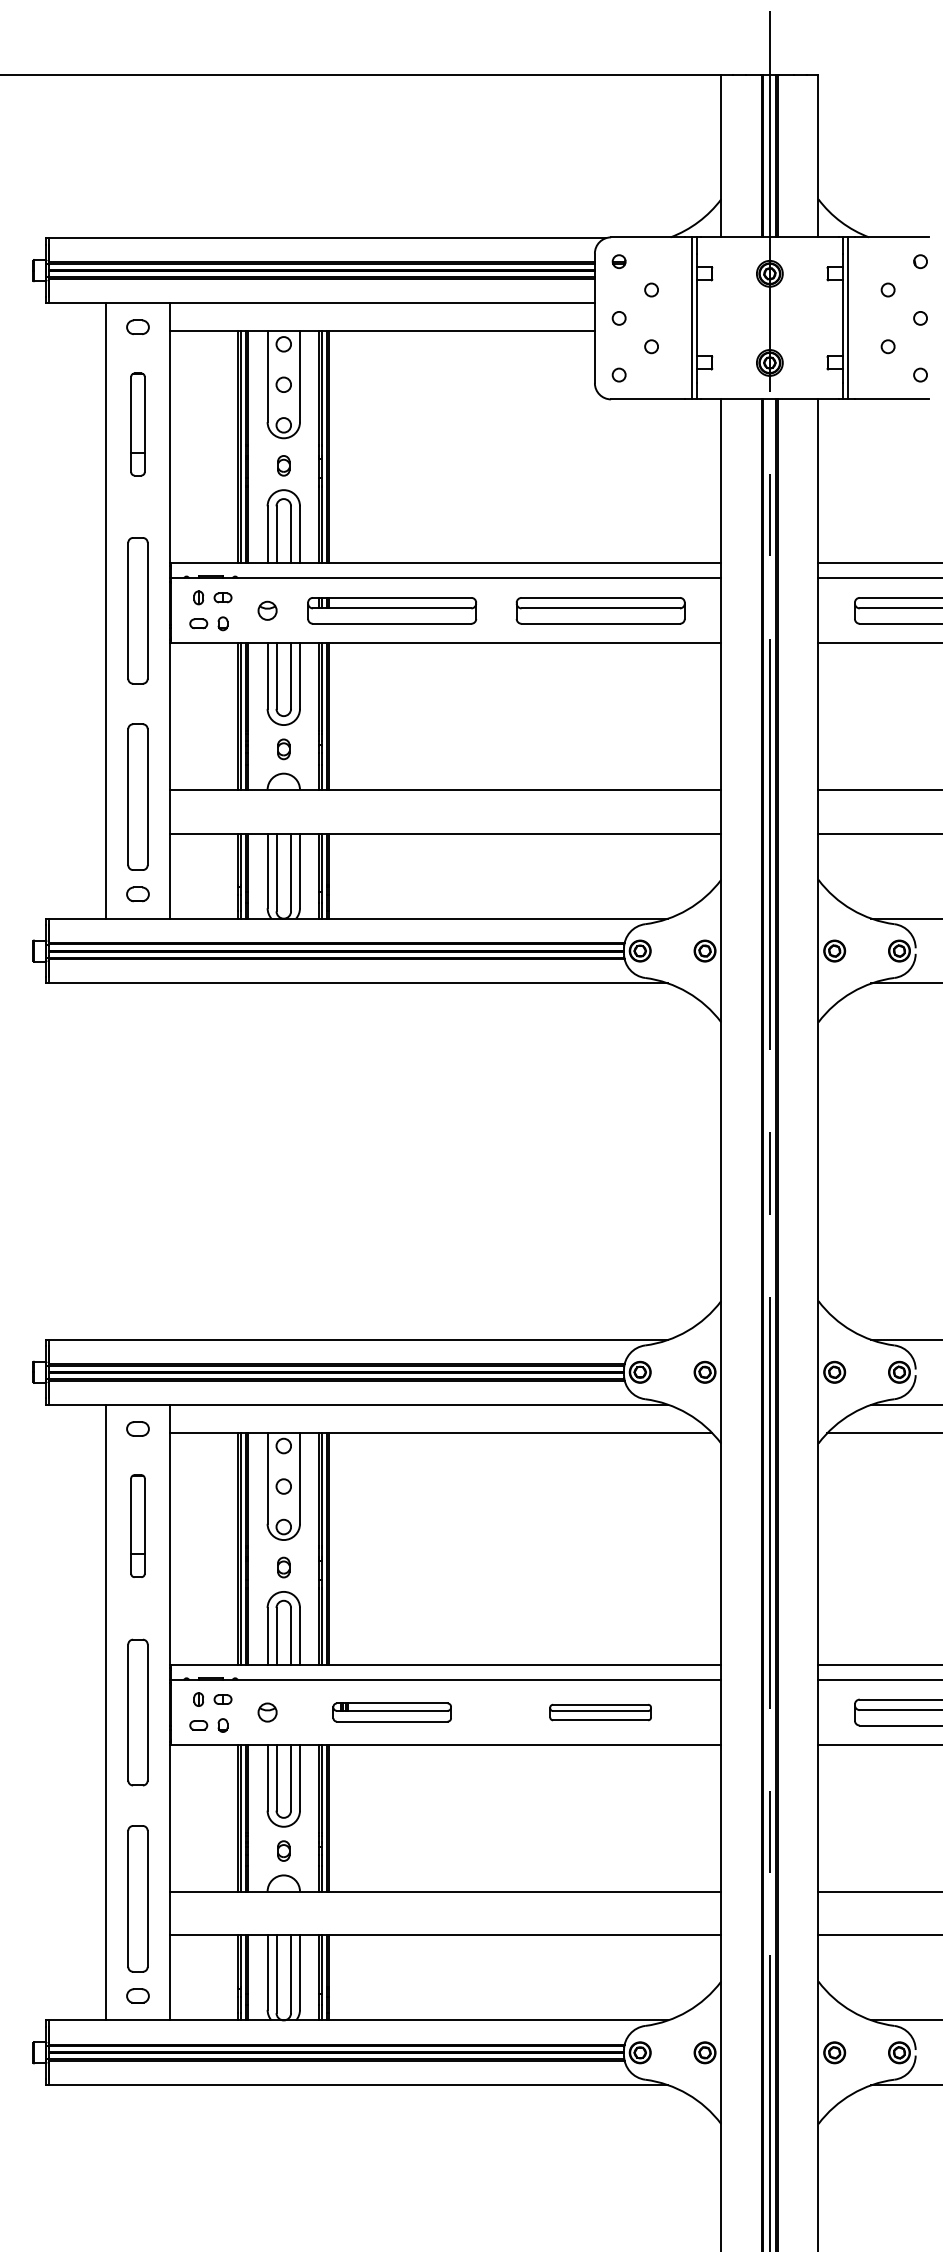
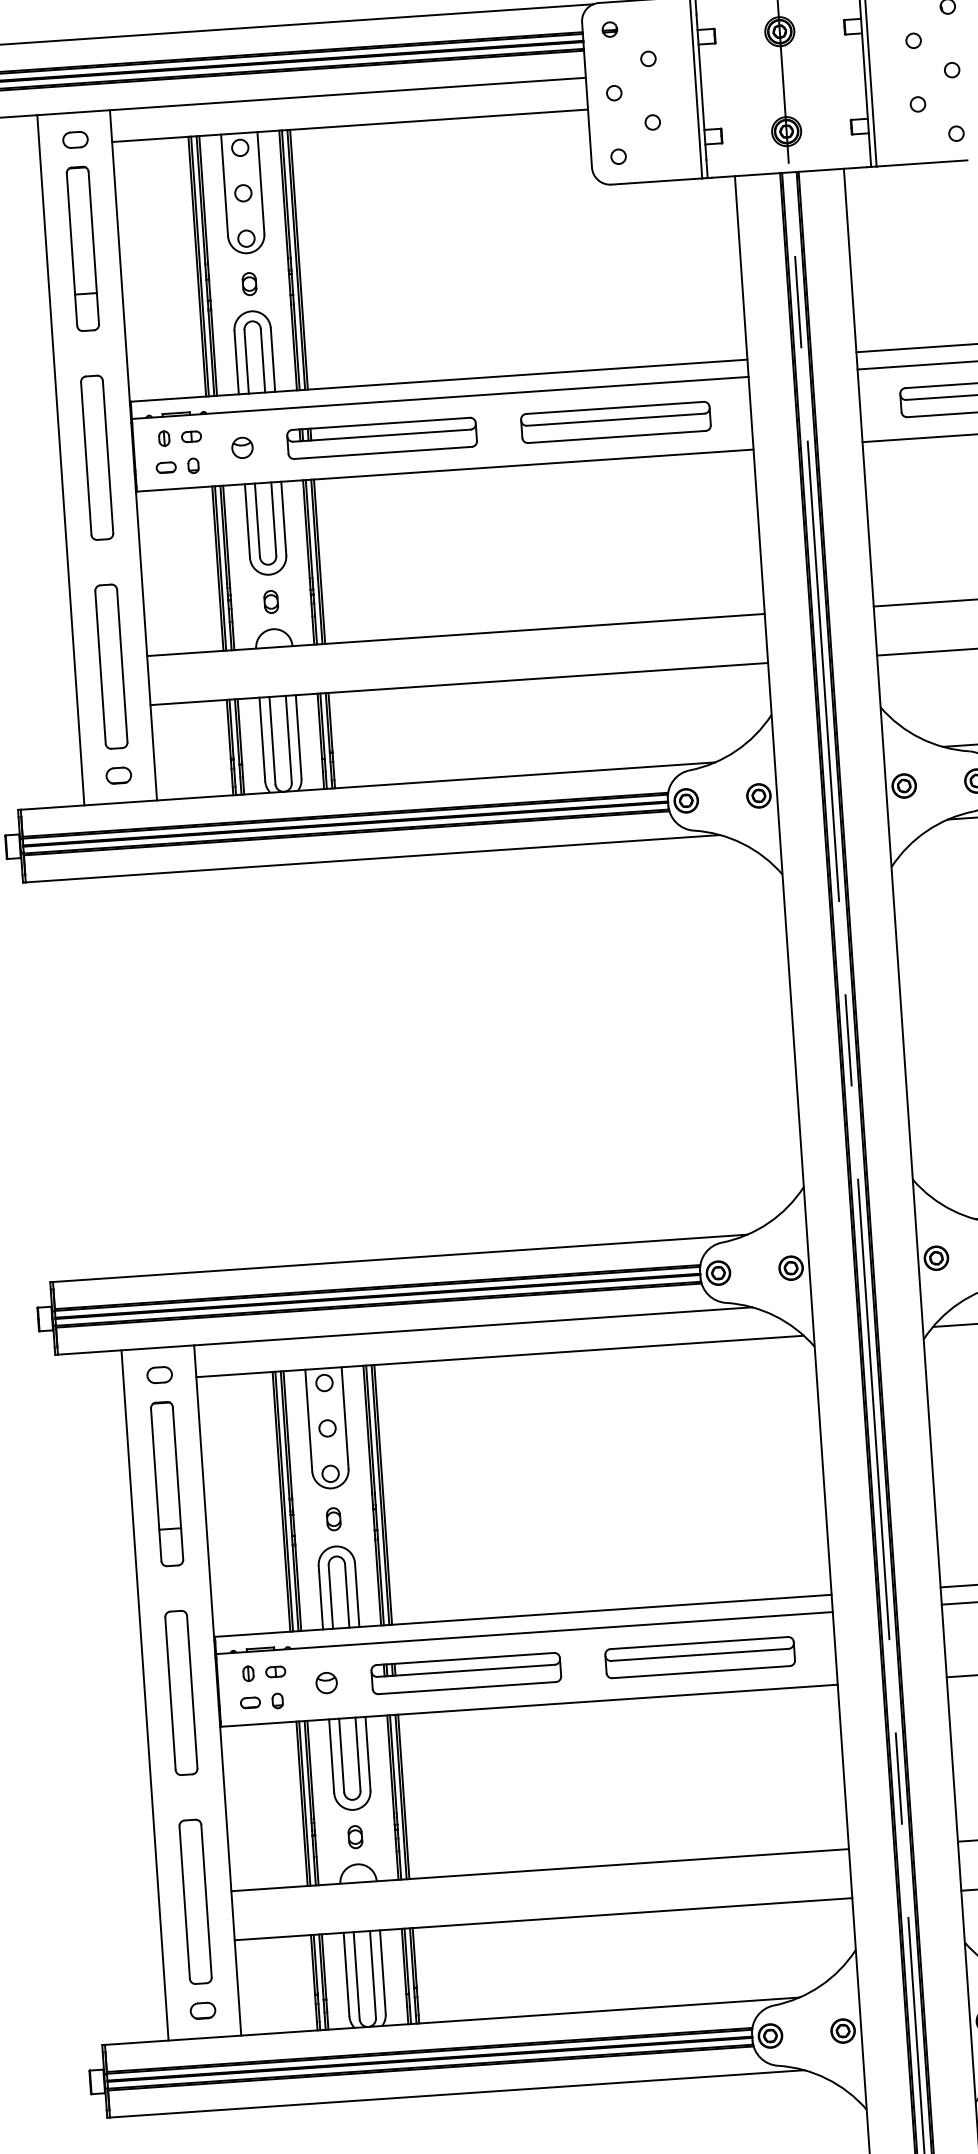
part: (137, 424) -> (82, 248), size x1.43
part: (137, 1525) -> (166, 1483), size x1.43
part: (392, 1712) -> (466, 1673), size x1.43
part: (600, 1712) -> (699, 1657), size x1.67

